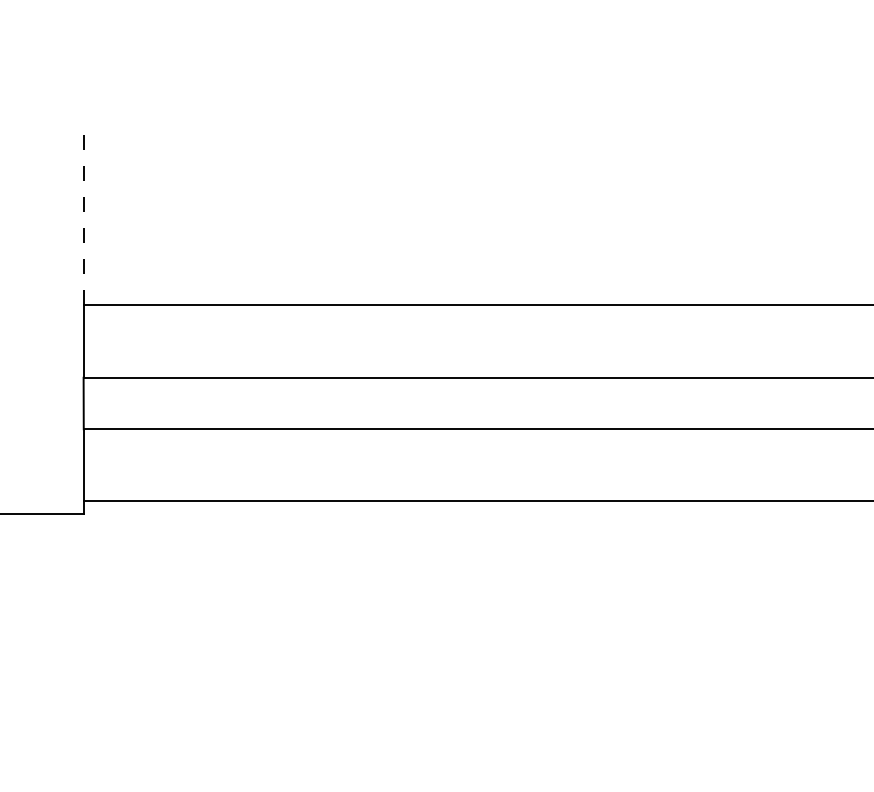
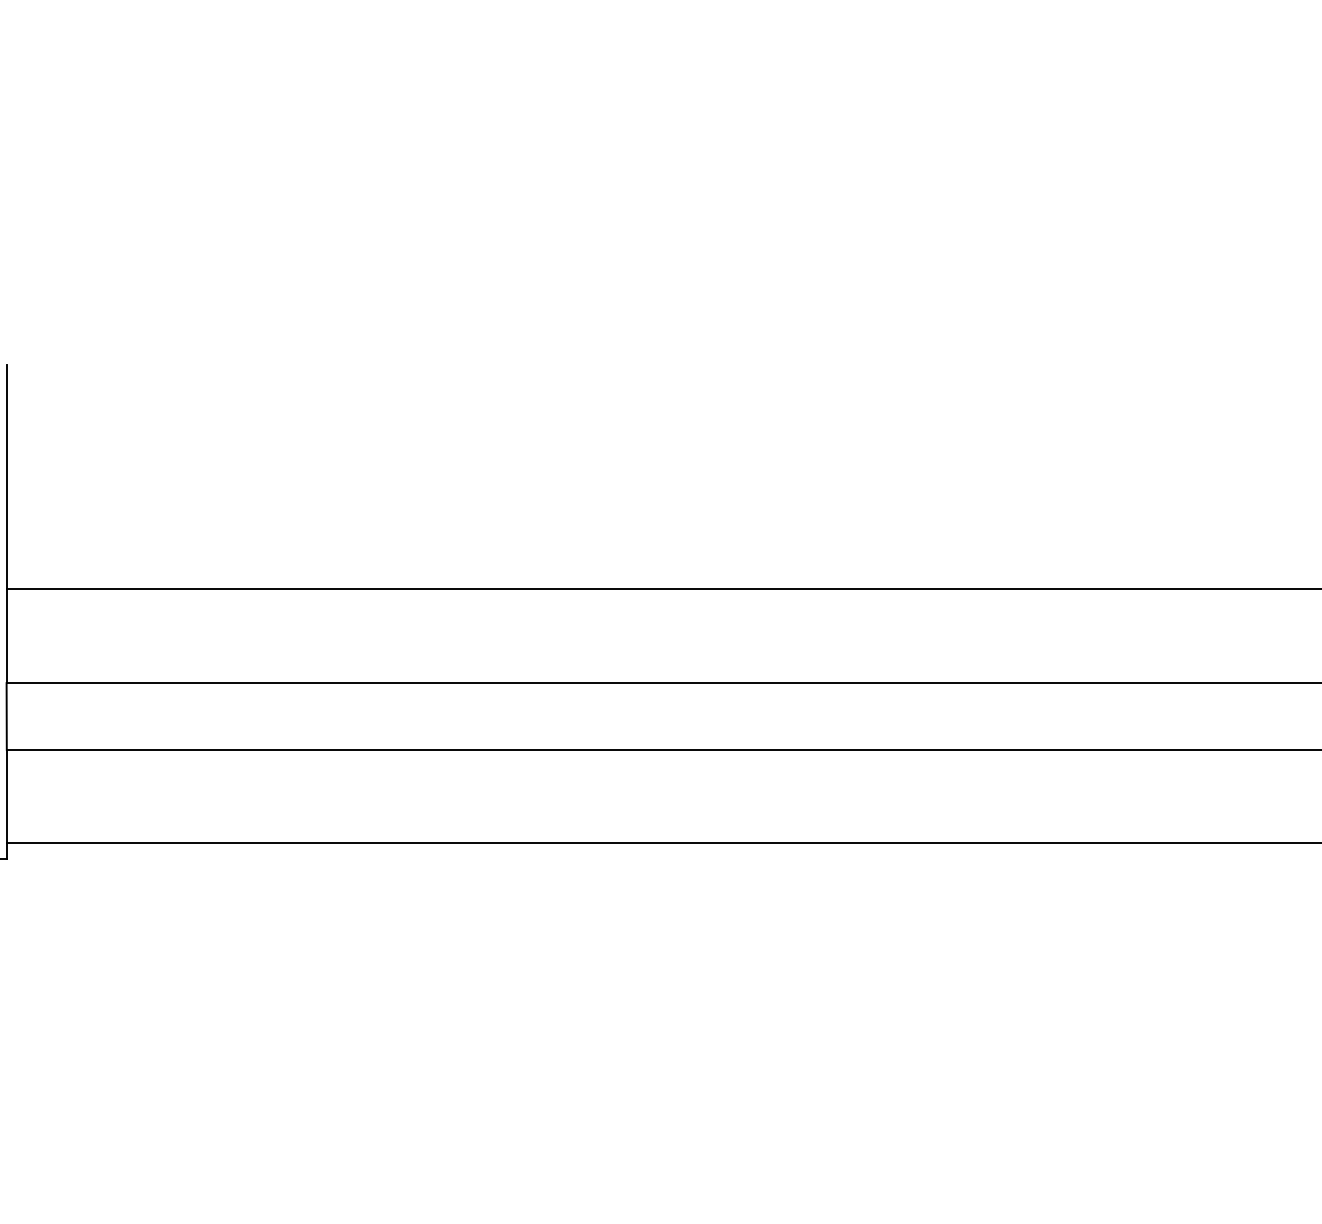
line: (83, 217) -> (6, 476), dashed -> solid

